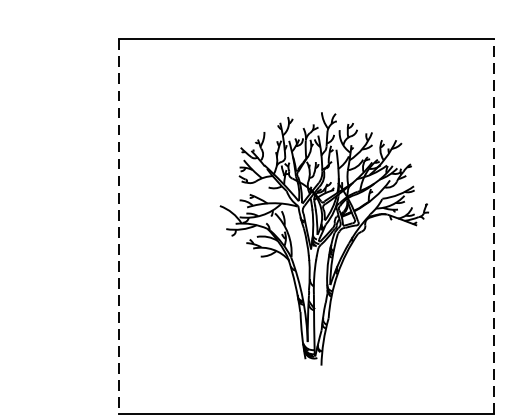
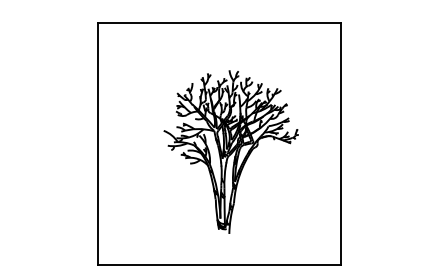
line: (493, 225) -> (340, 143), dashed -> solid
line: (118, 227) -> (98, 144), dashed -> solid

